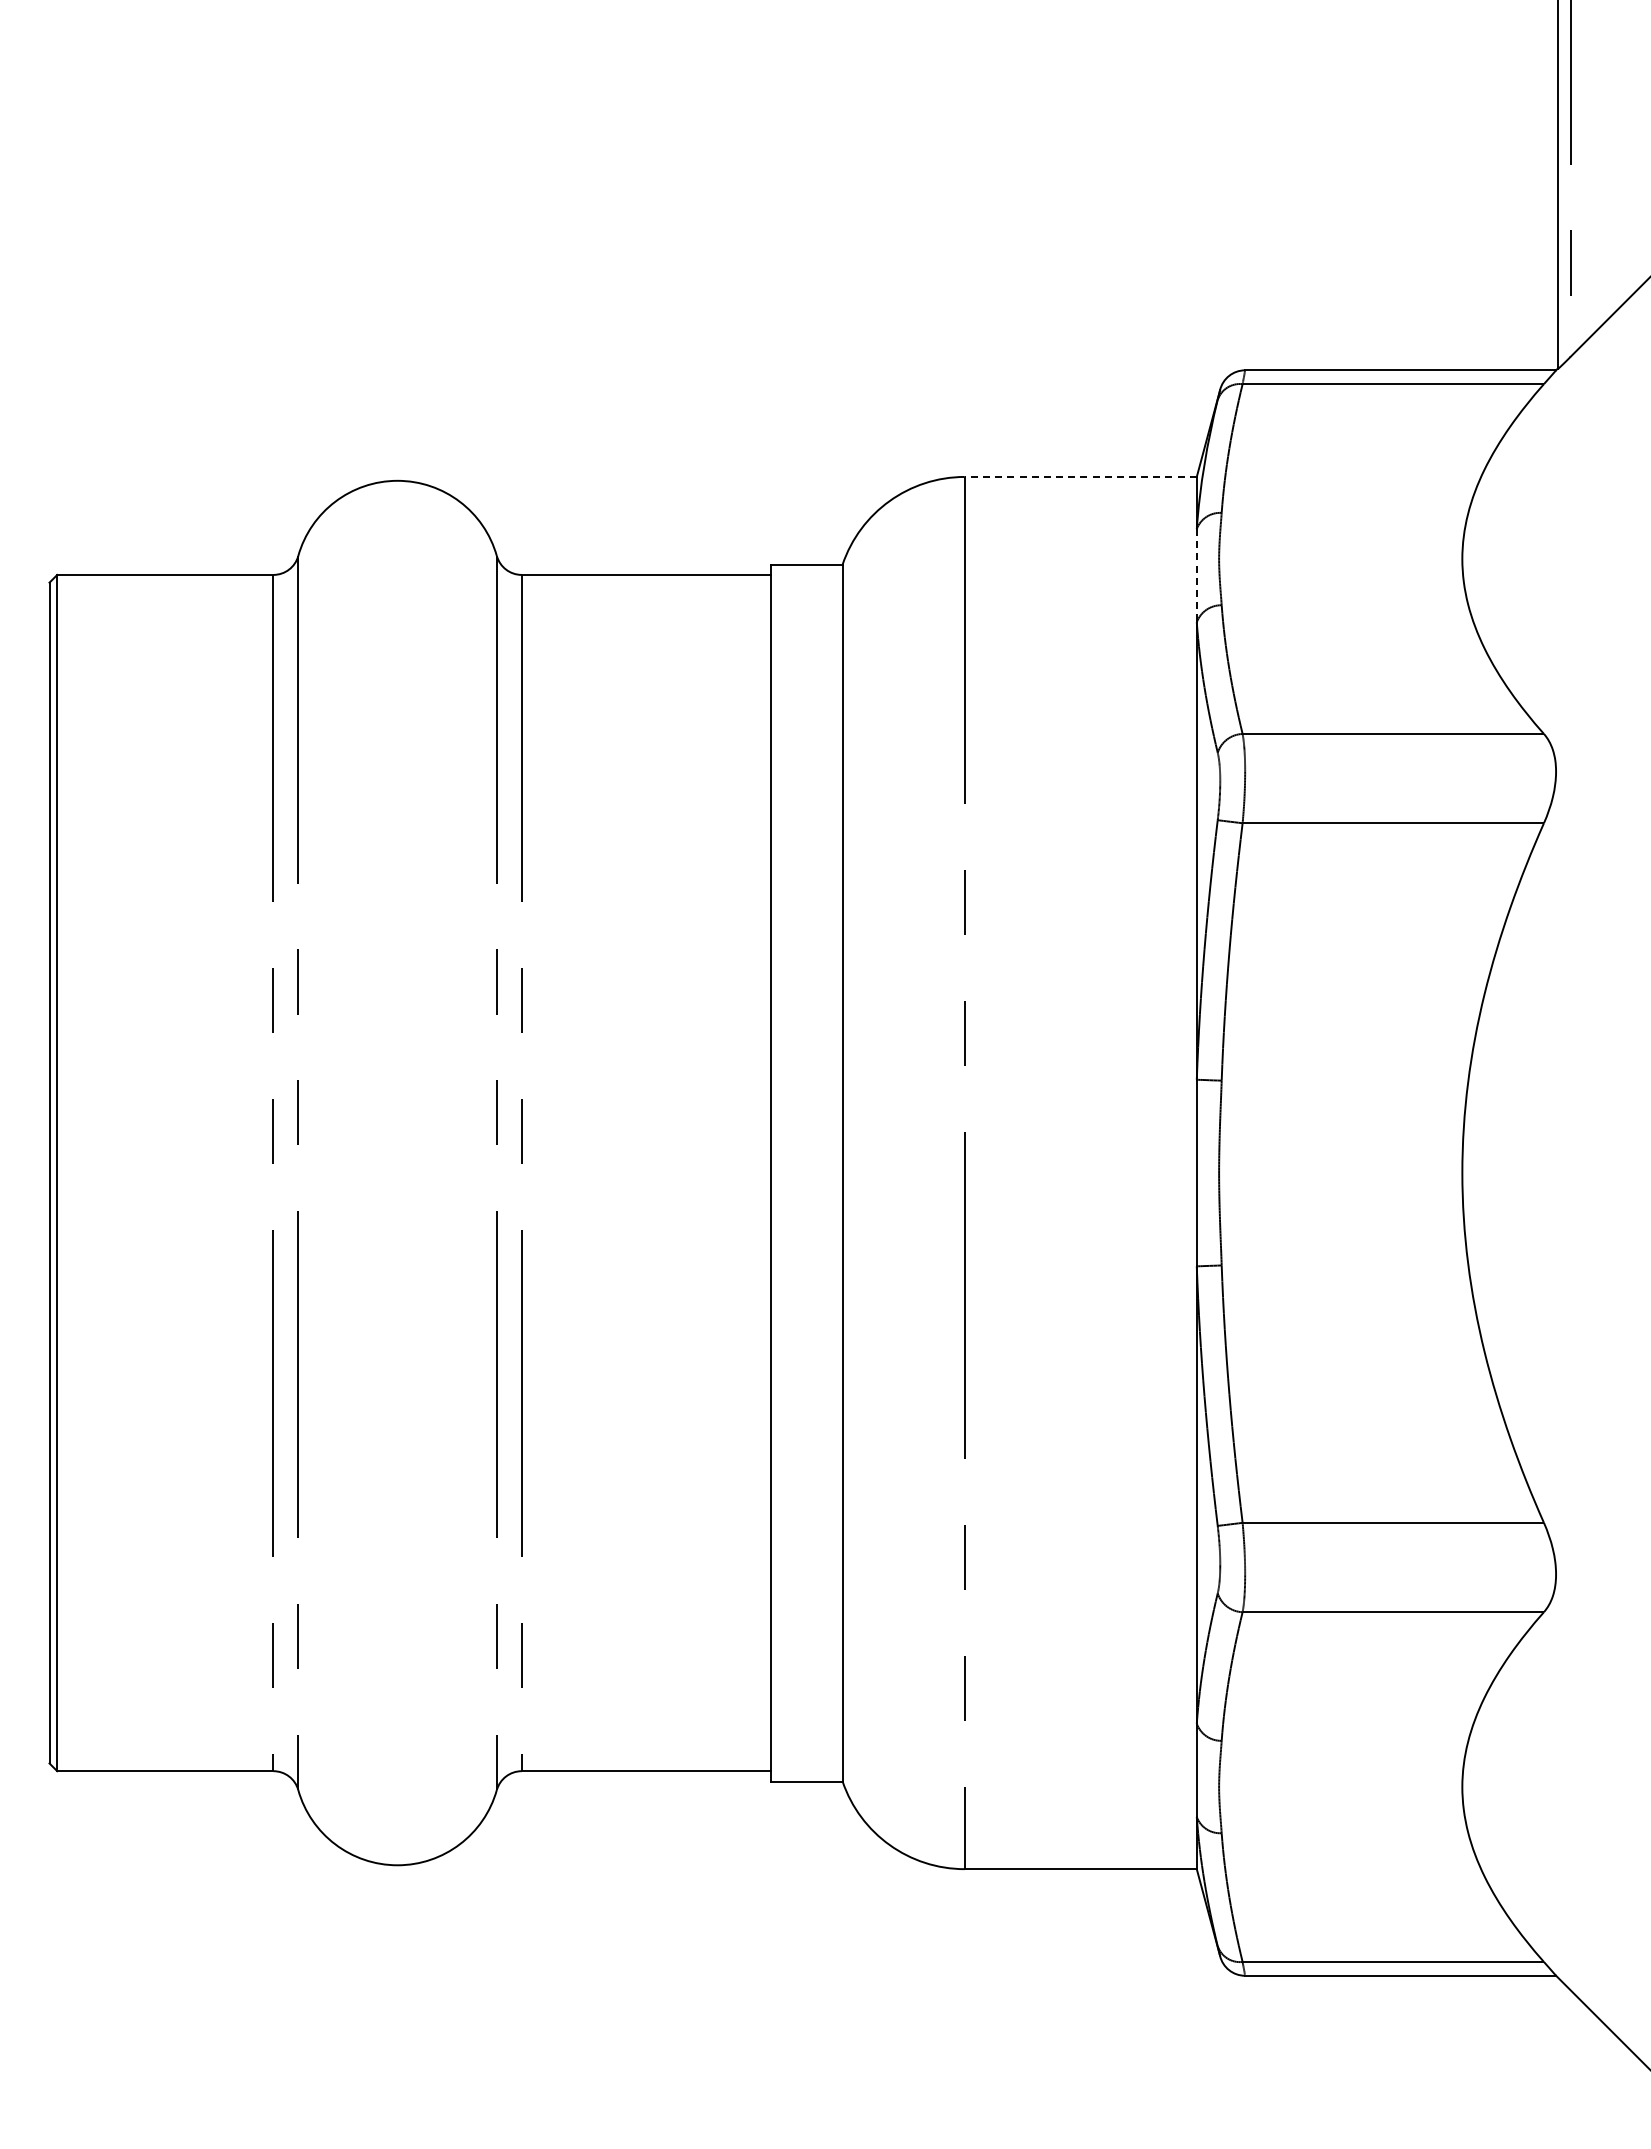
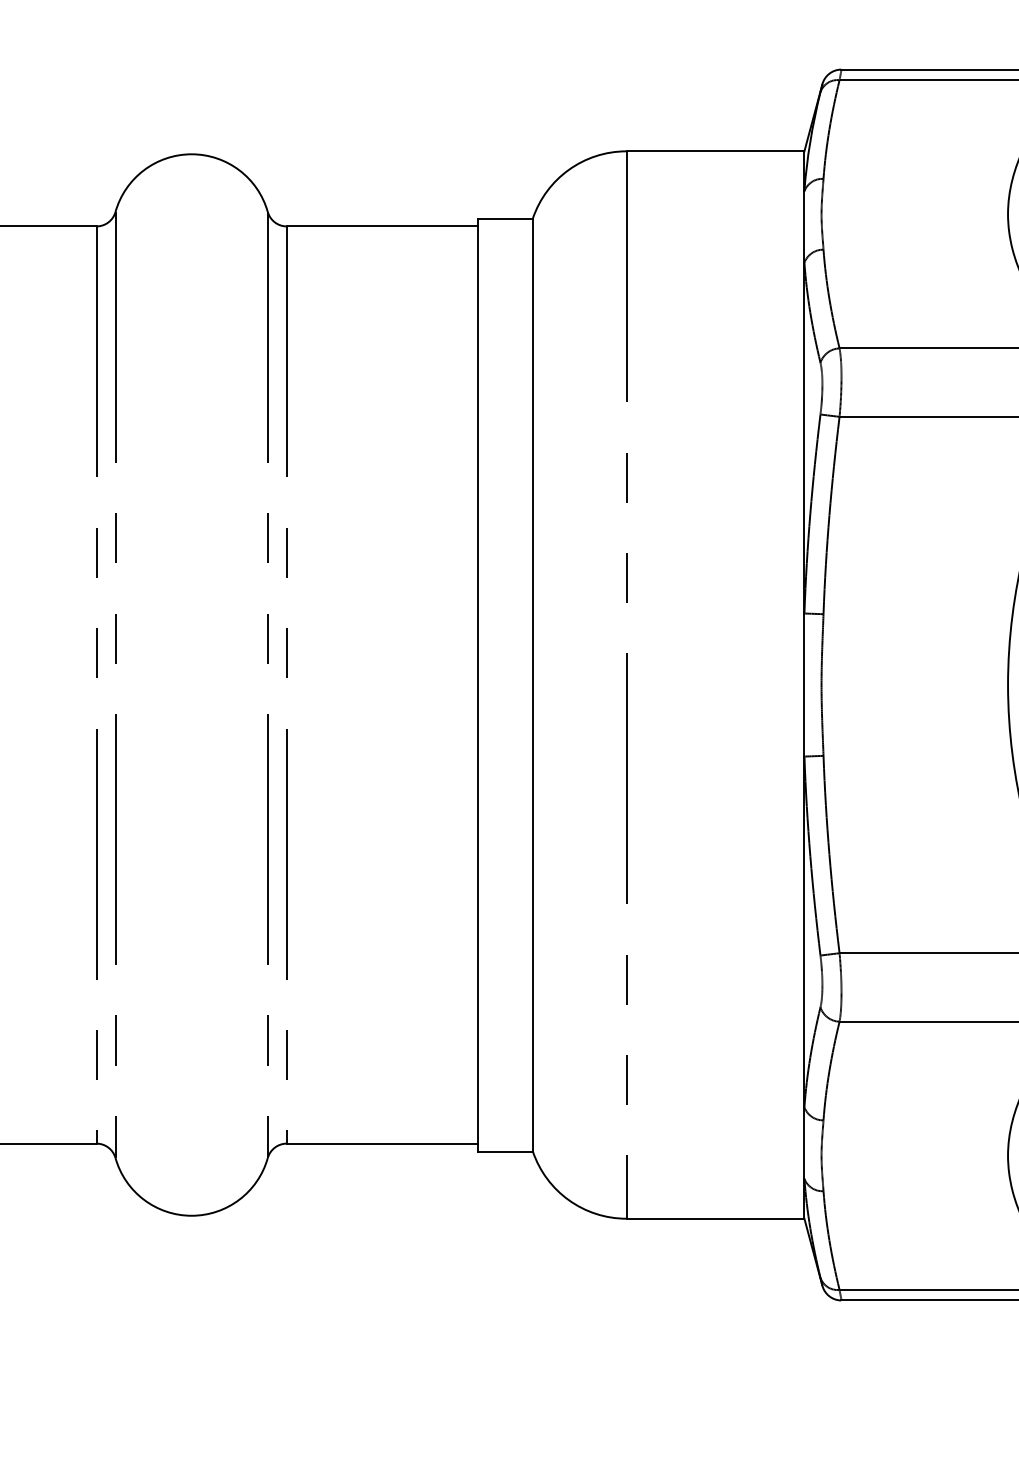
line: (1080, 476) -> (715, 150), dashed -> solid
line: (1196, 575) -> (804, 226), dashed -> solid

